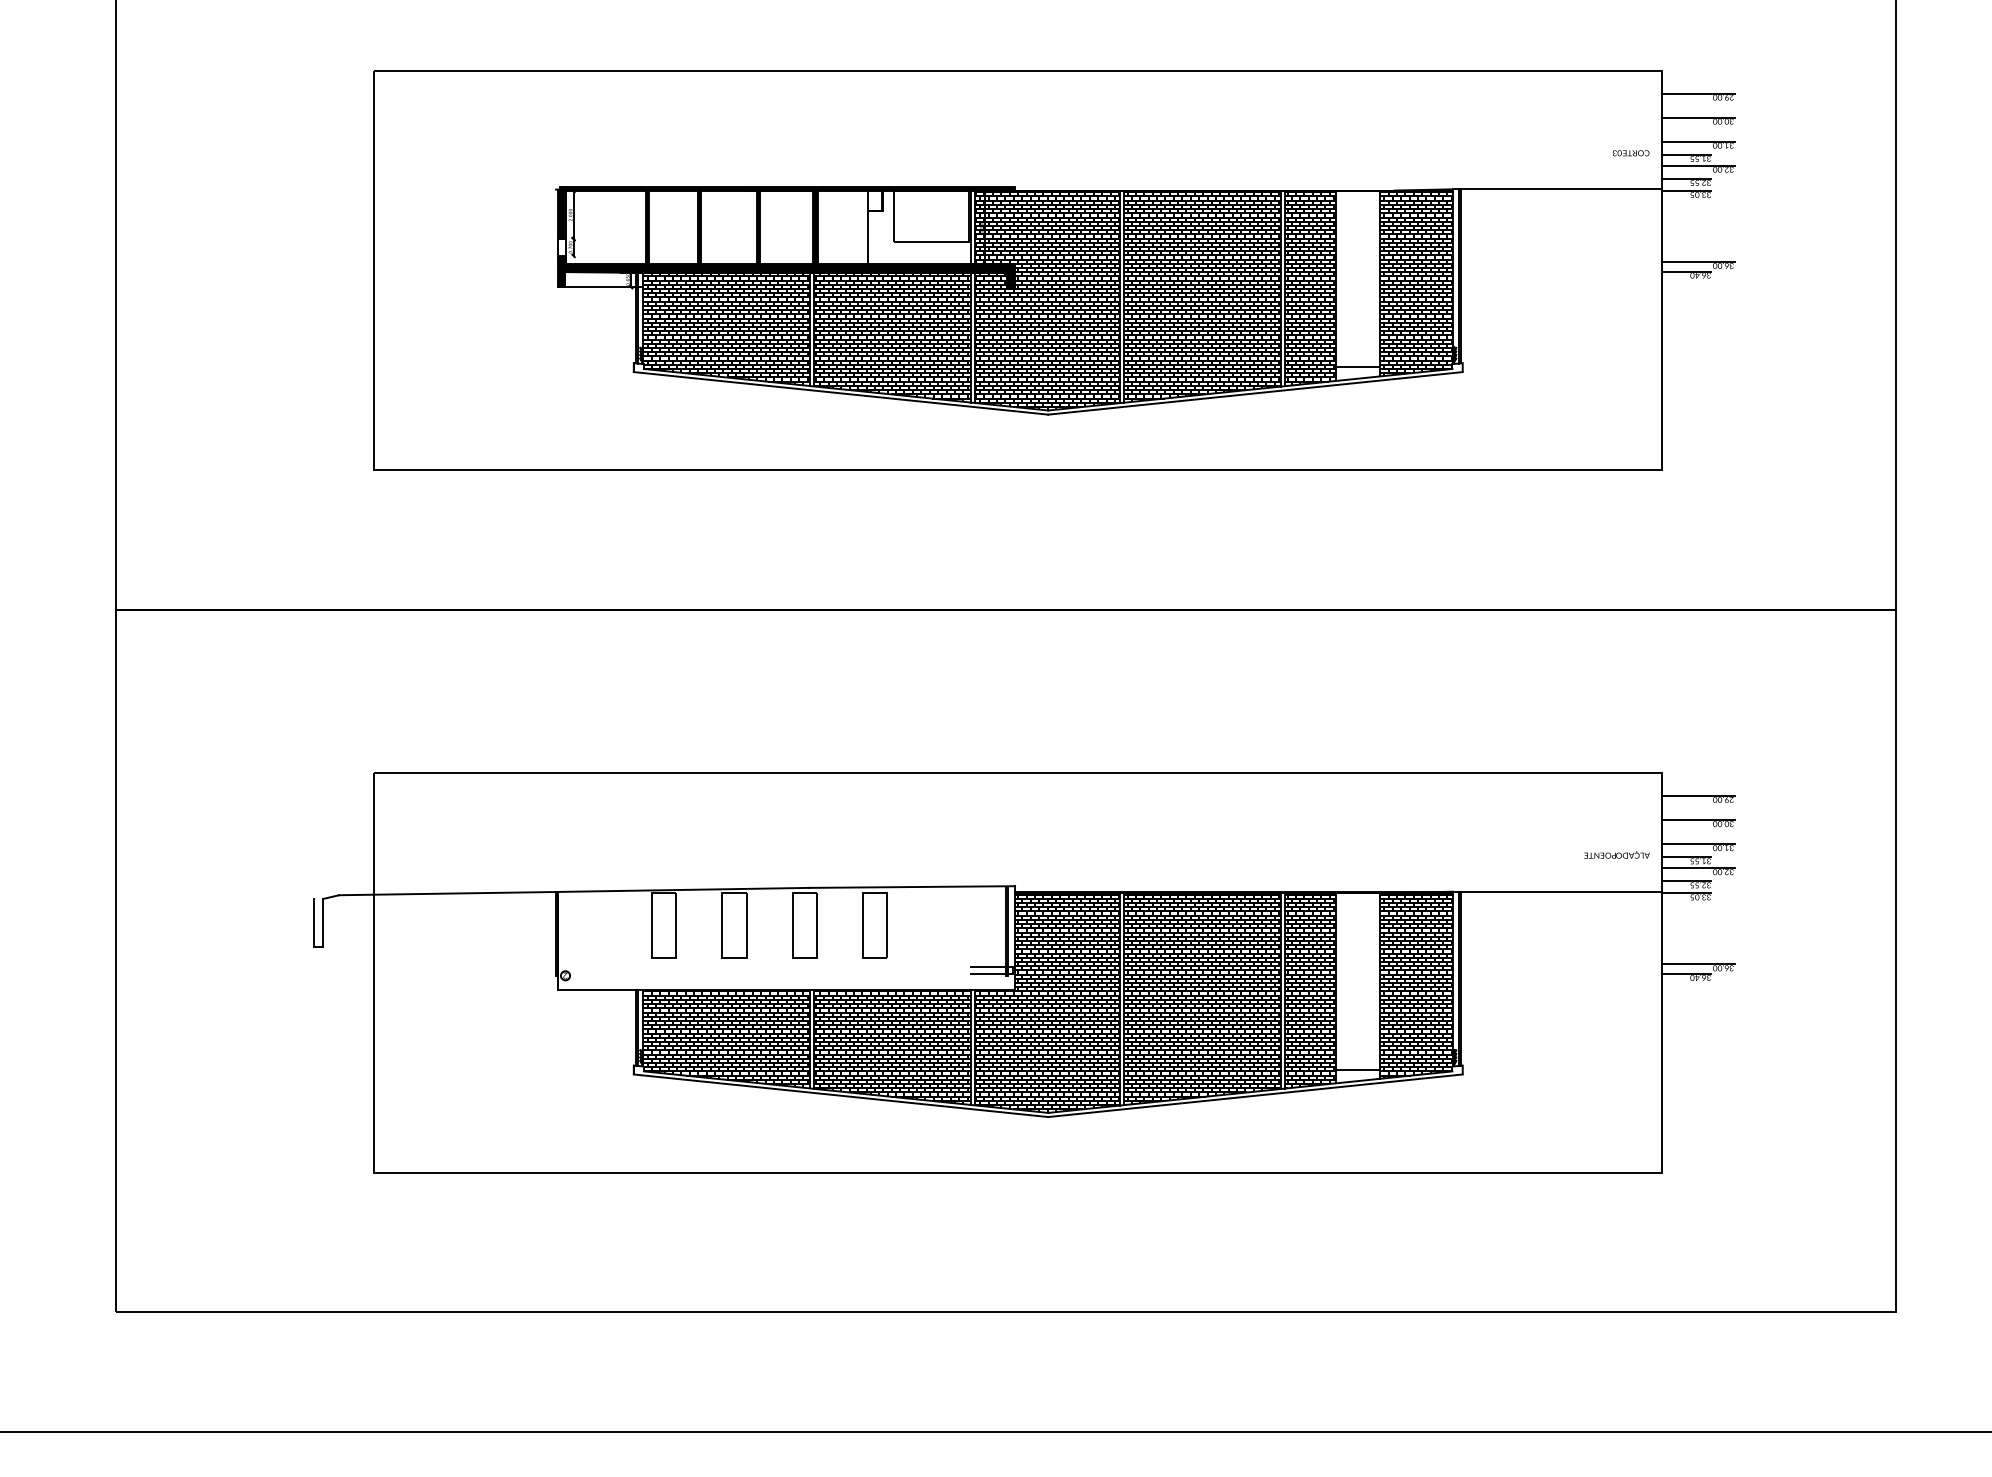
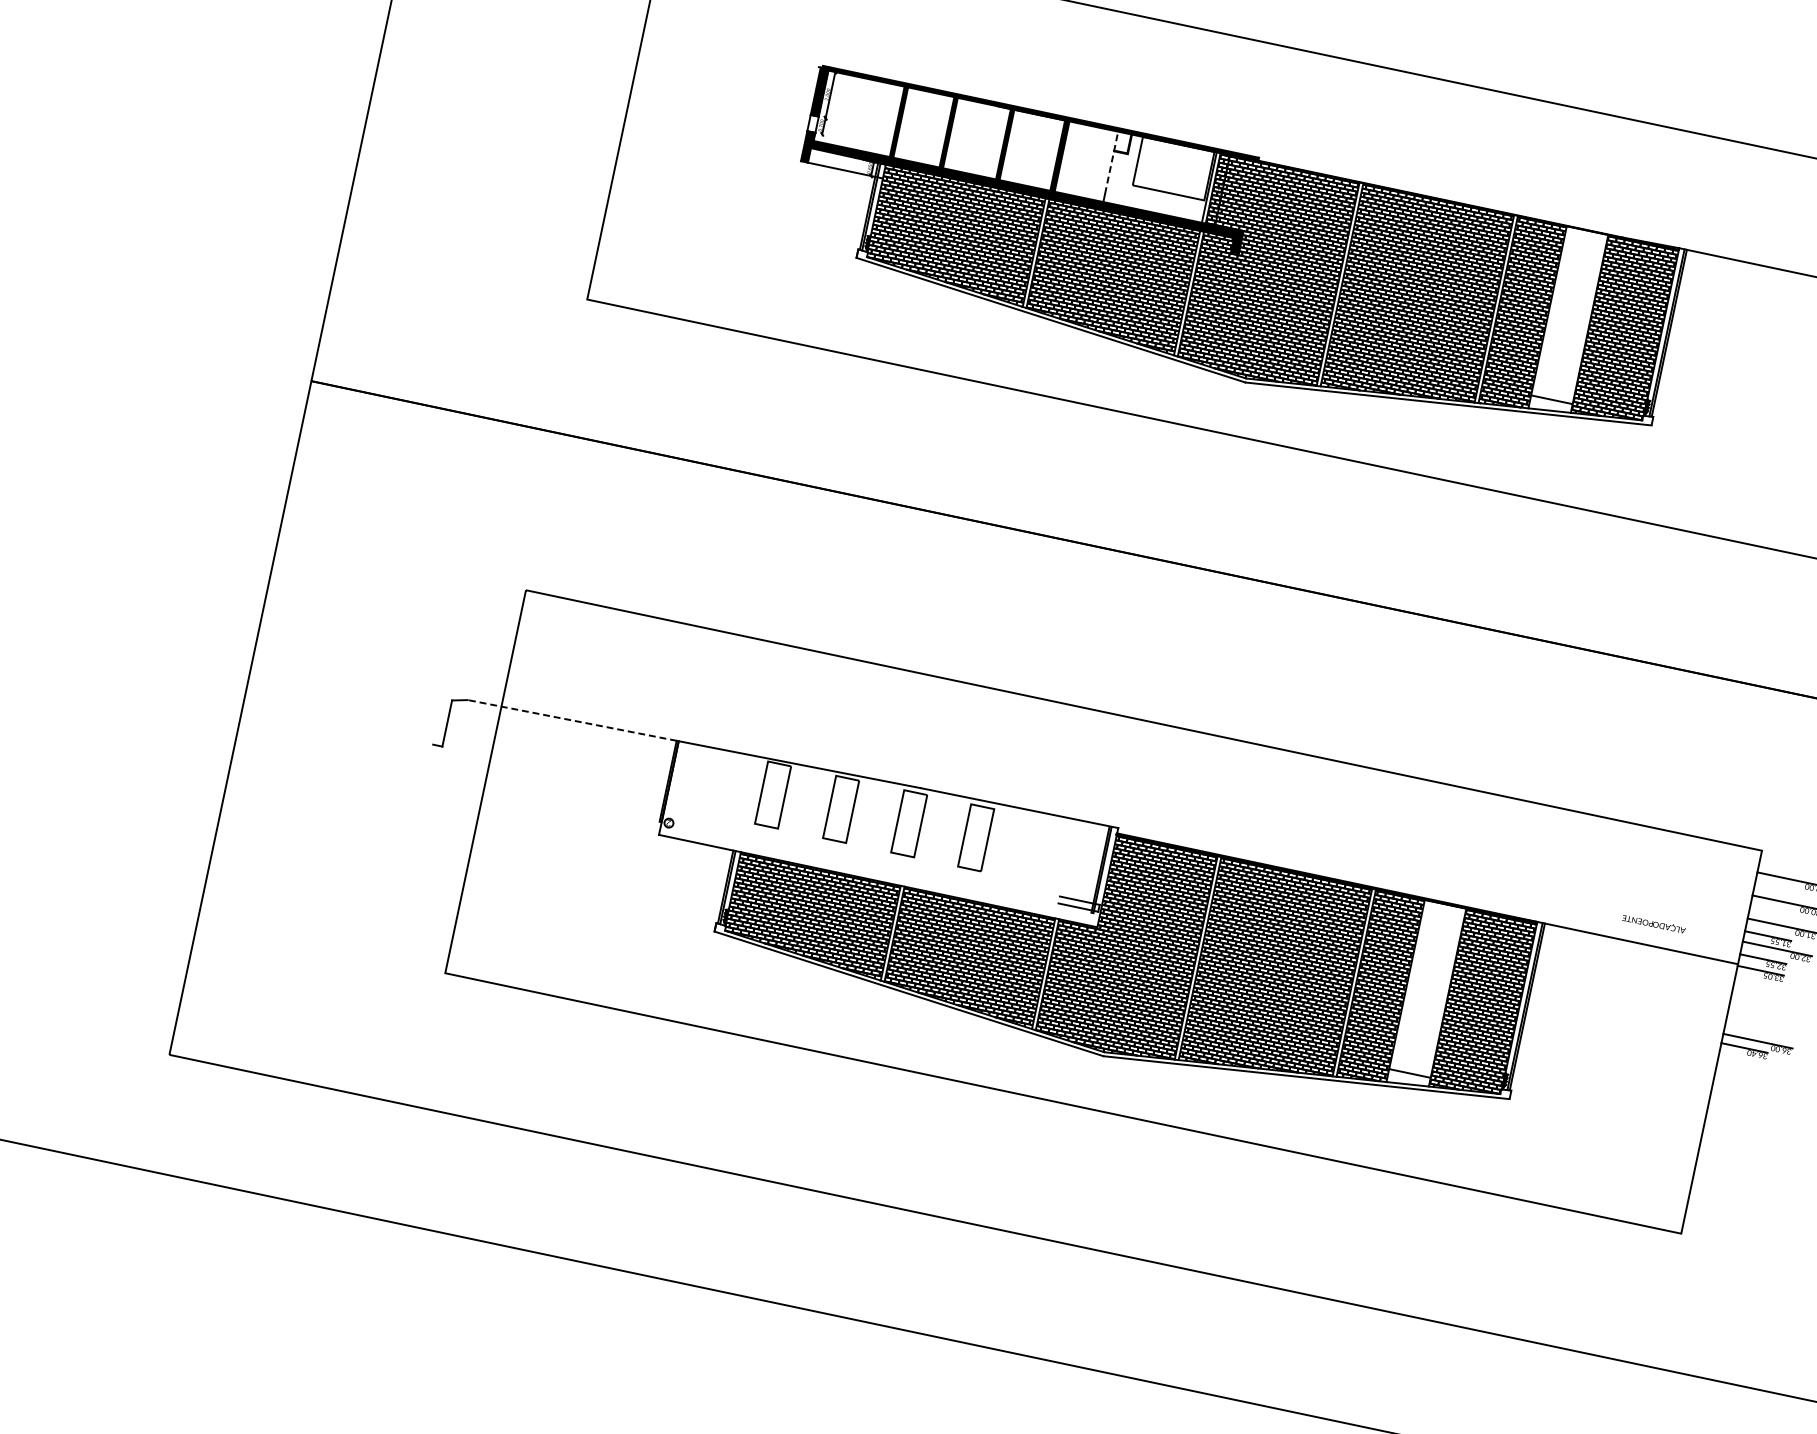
line: (868, 223) -> (1111, 162), solid -> dashed
text: (1616, 854) -> (1653, 923), moved
line: (447, 893) -> (572, 720), solid -> dashed
line: (313, 922) -> (438, 721), removed

